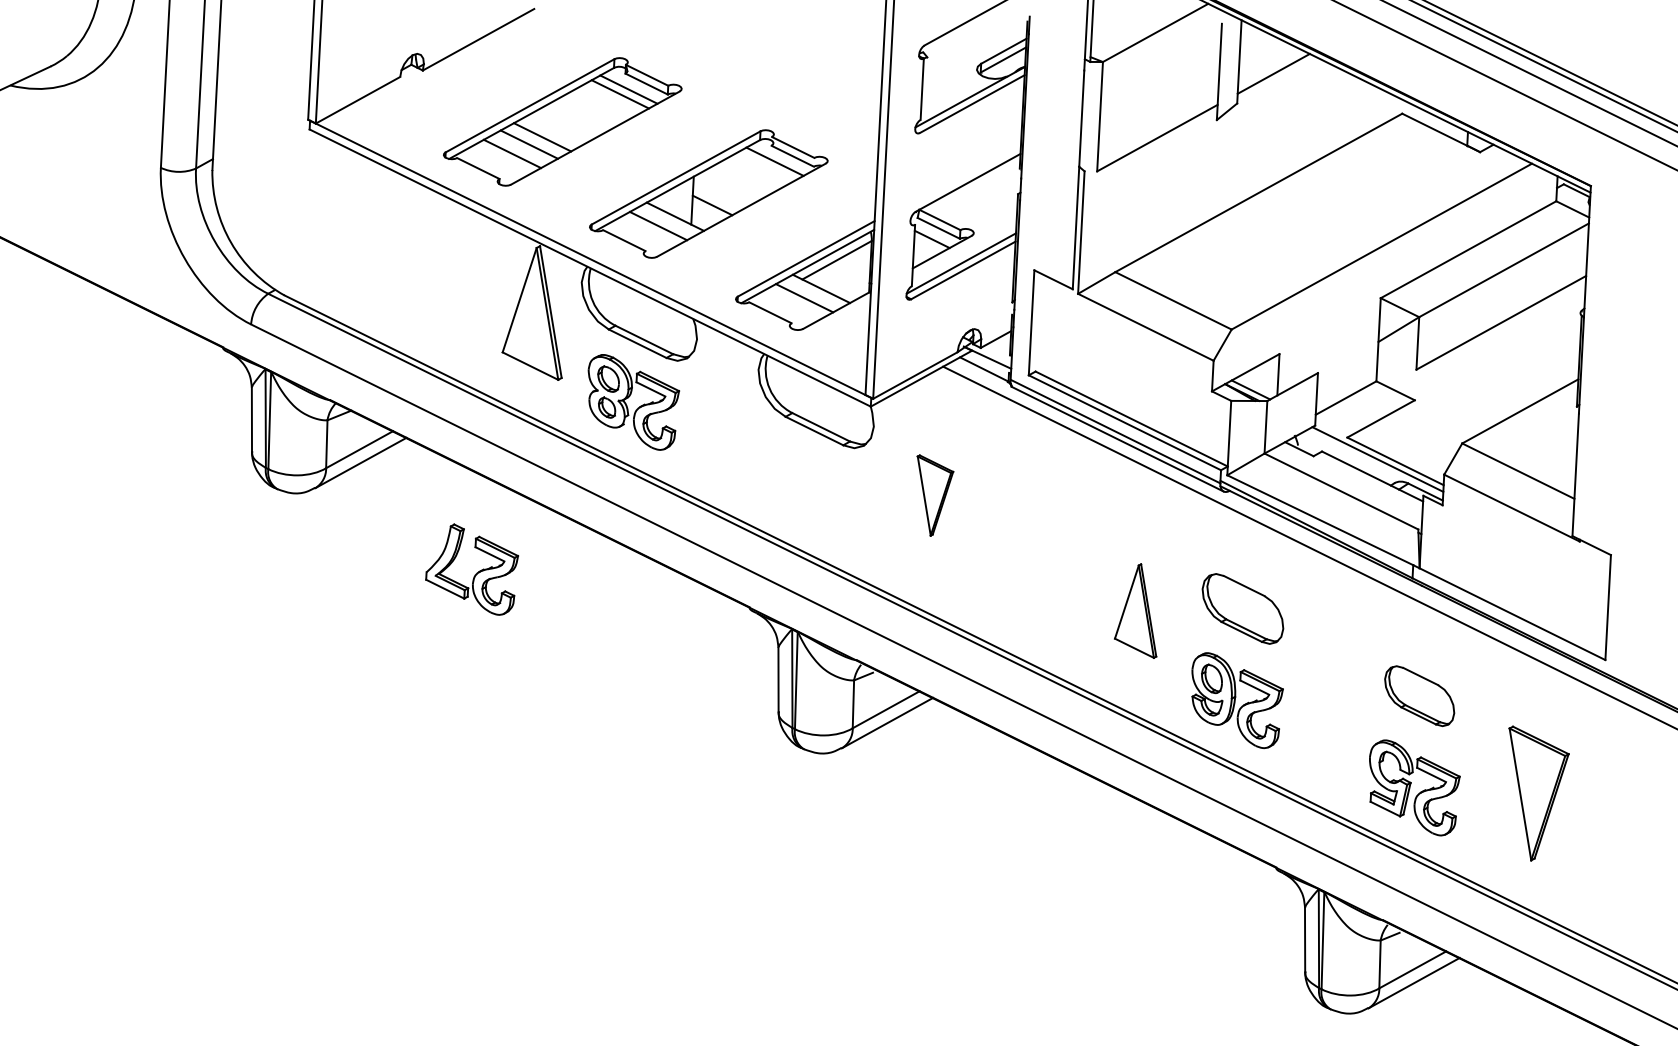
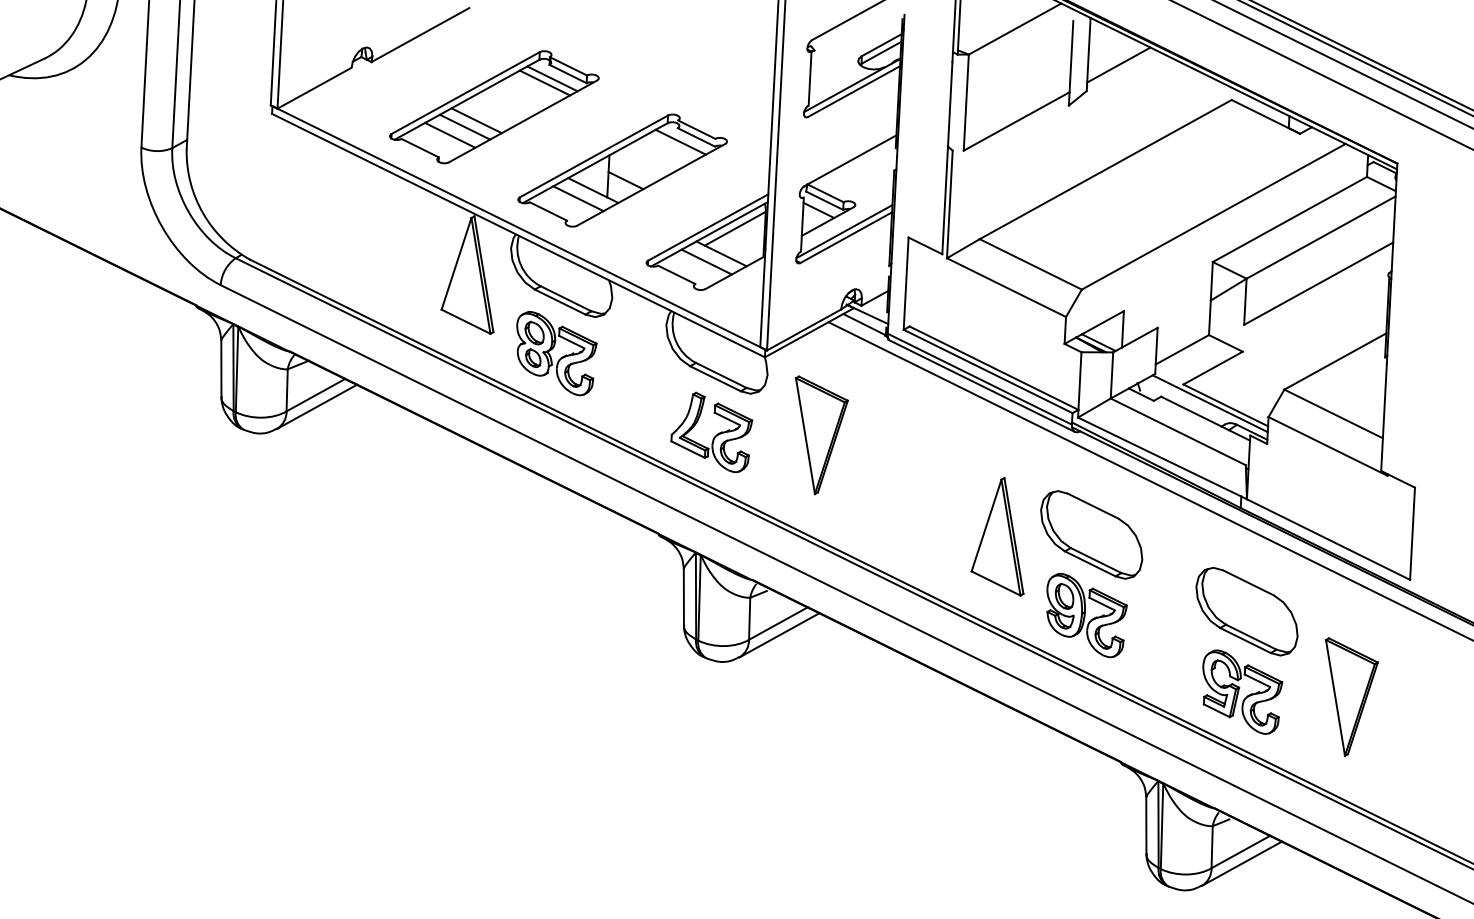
part: (935, 495) -> (821, 435), size x1.67
part: (471, 569) -> (711, 432), moved
part: (1242, 608) -> (1091, 534), size x1.43
part: (1135, 610) -> (997, 536), size x1.43
part: (1419, 696) -> (1246, 611), size x1.67

